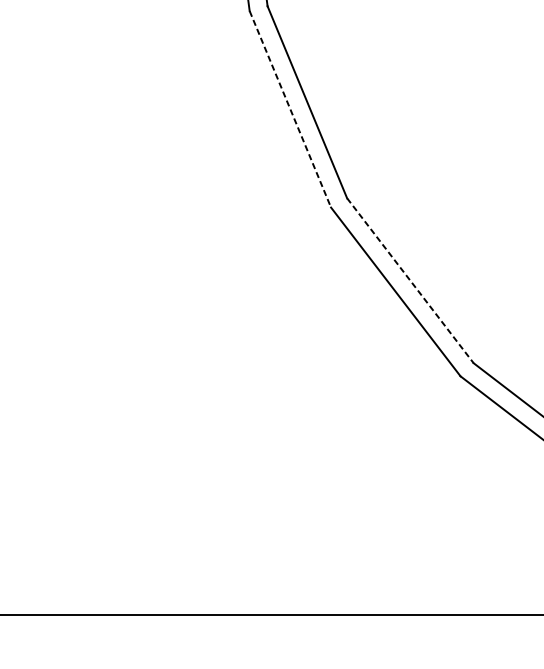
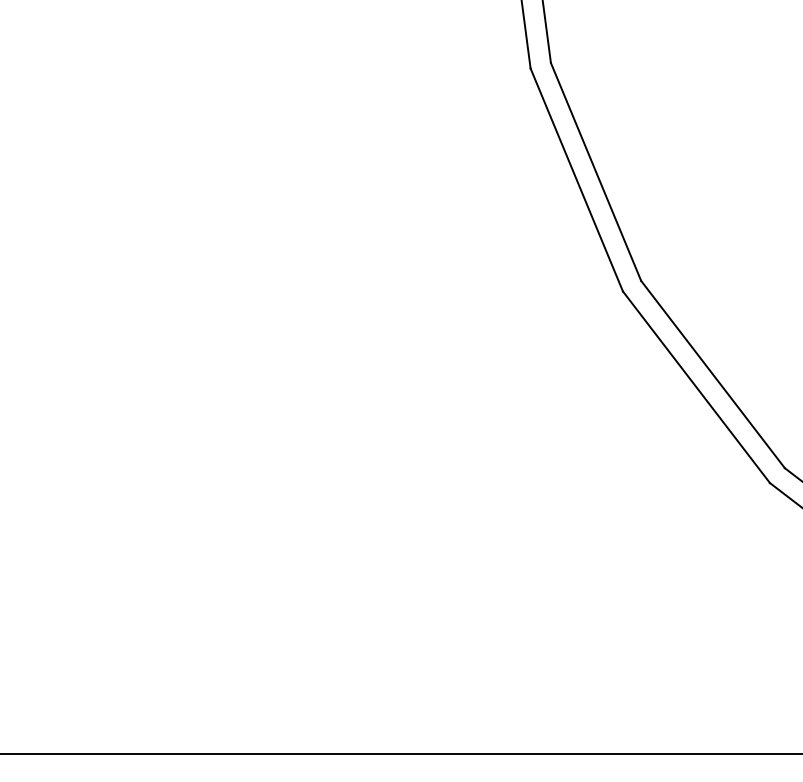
line: (290, 108) -> (576, 179), dashed -> solid
line: (410, 280) -> (713, 374), dashed -> solid

